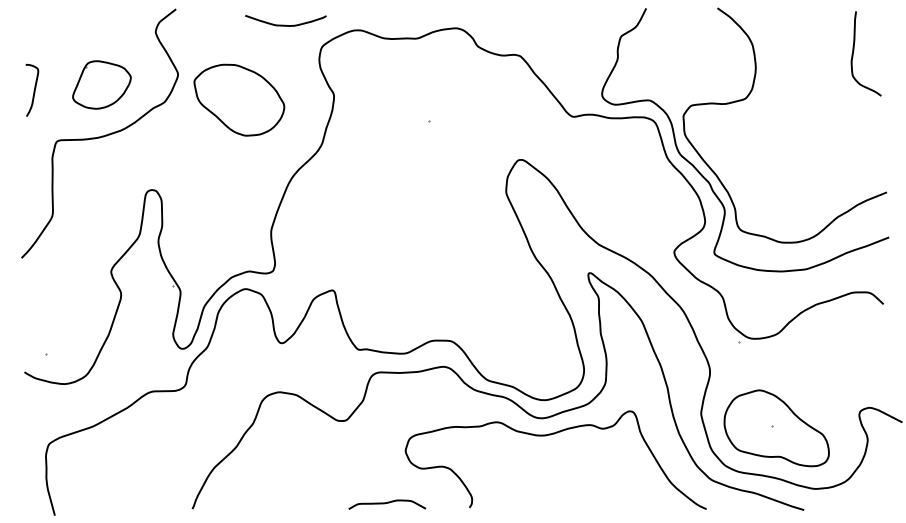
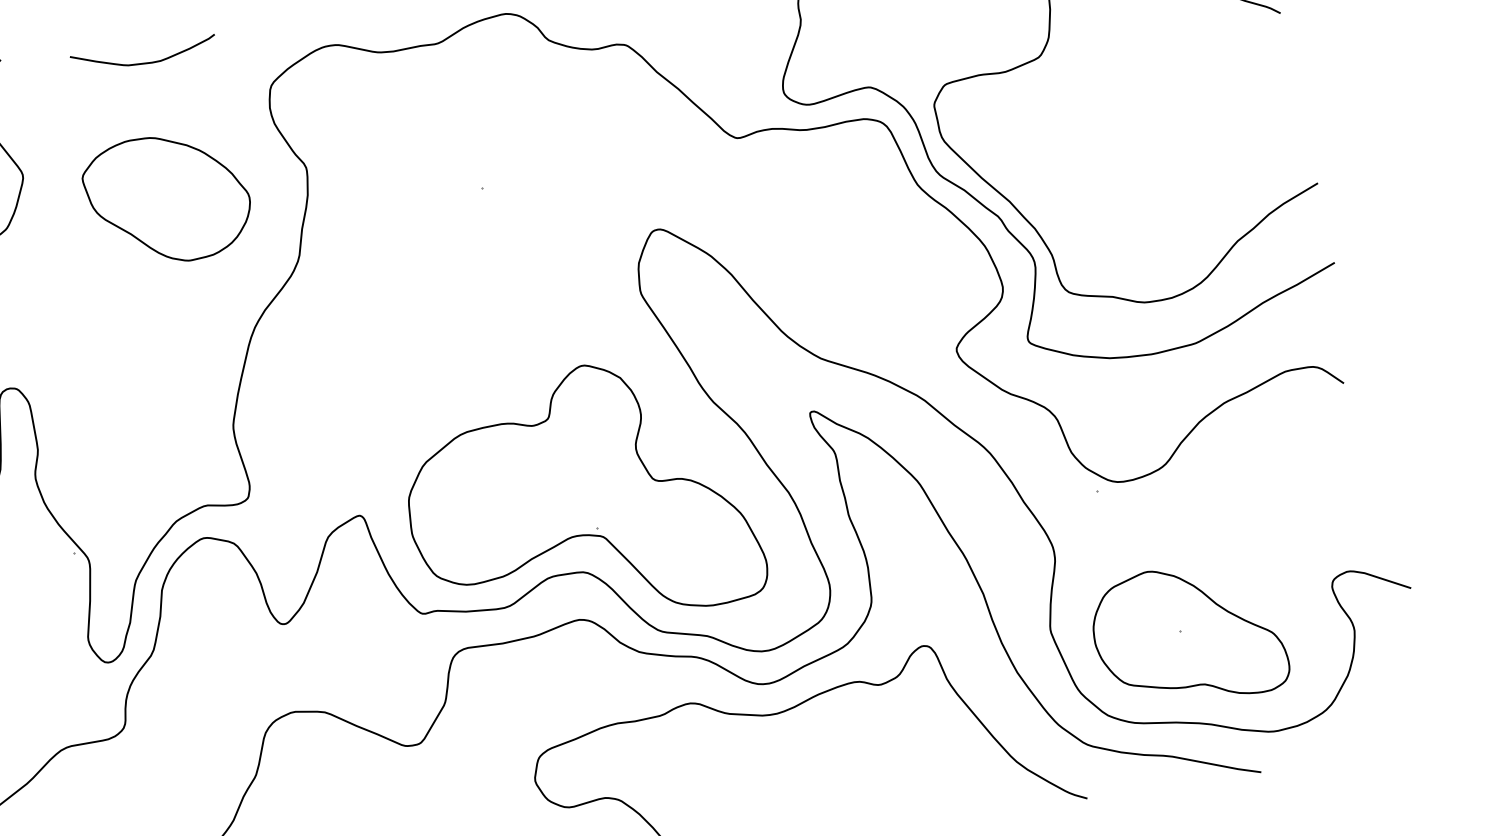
curve: (285, 24) -> (144, 61), moved
part: (239, 99) -> (167, 197), moved
part: (455, 299) -> (580, 496), added

